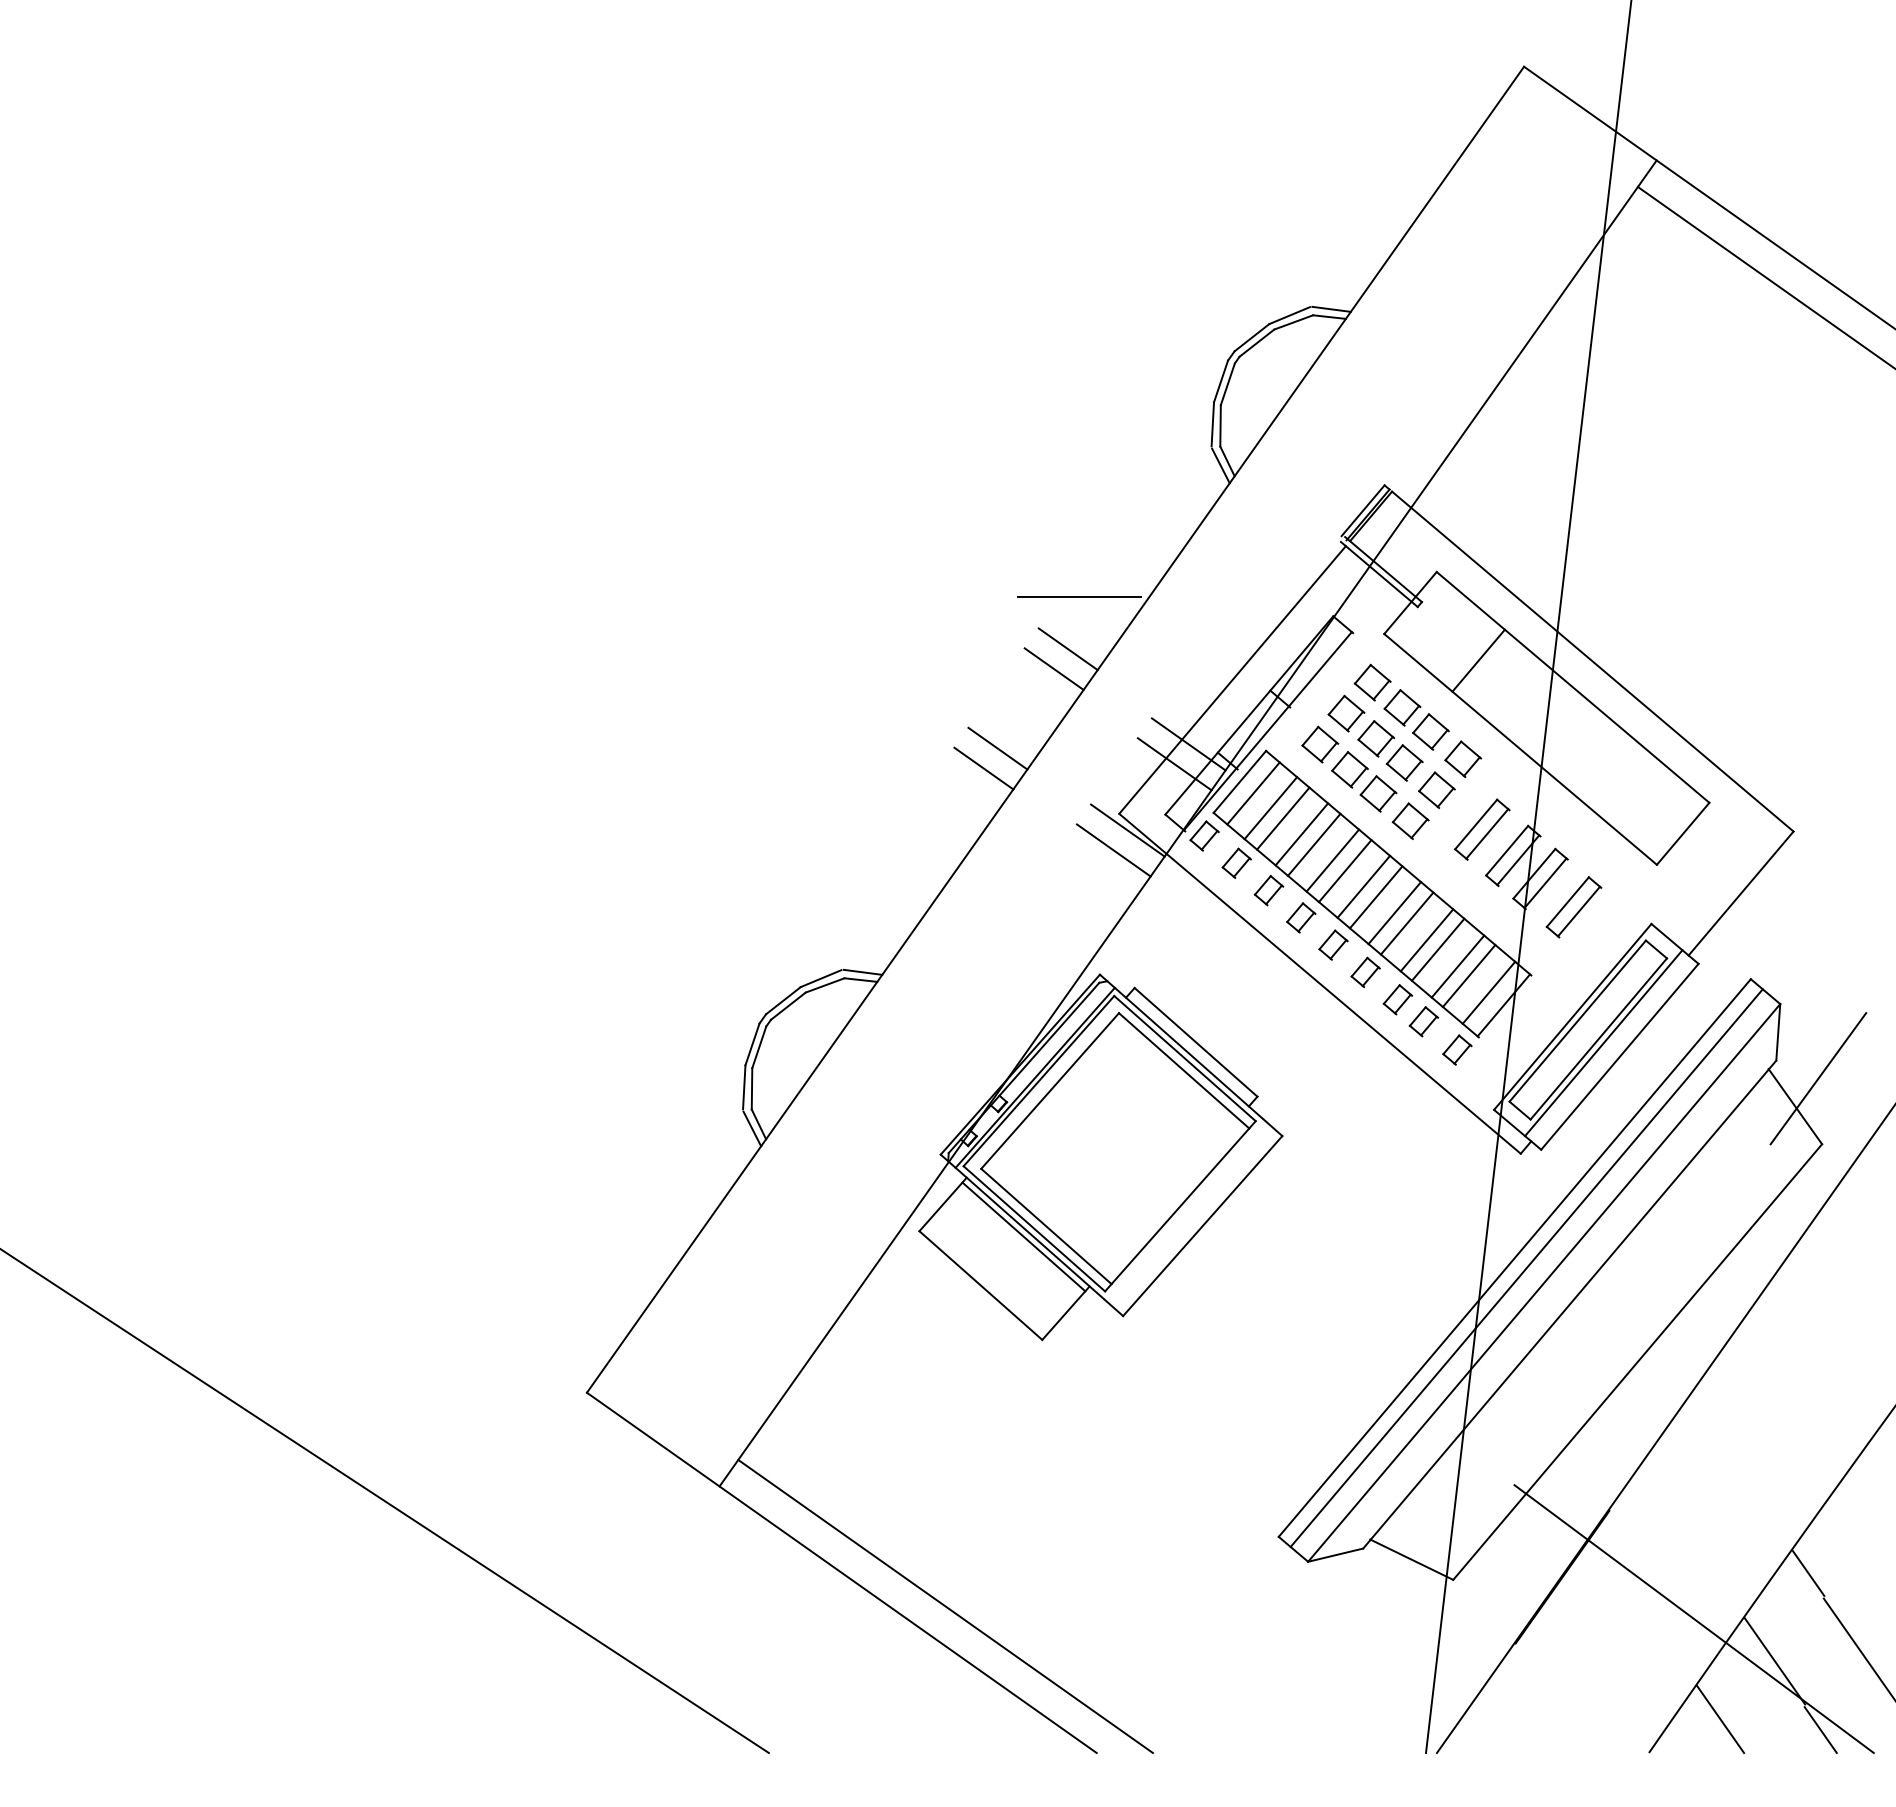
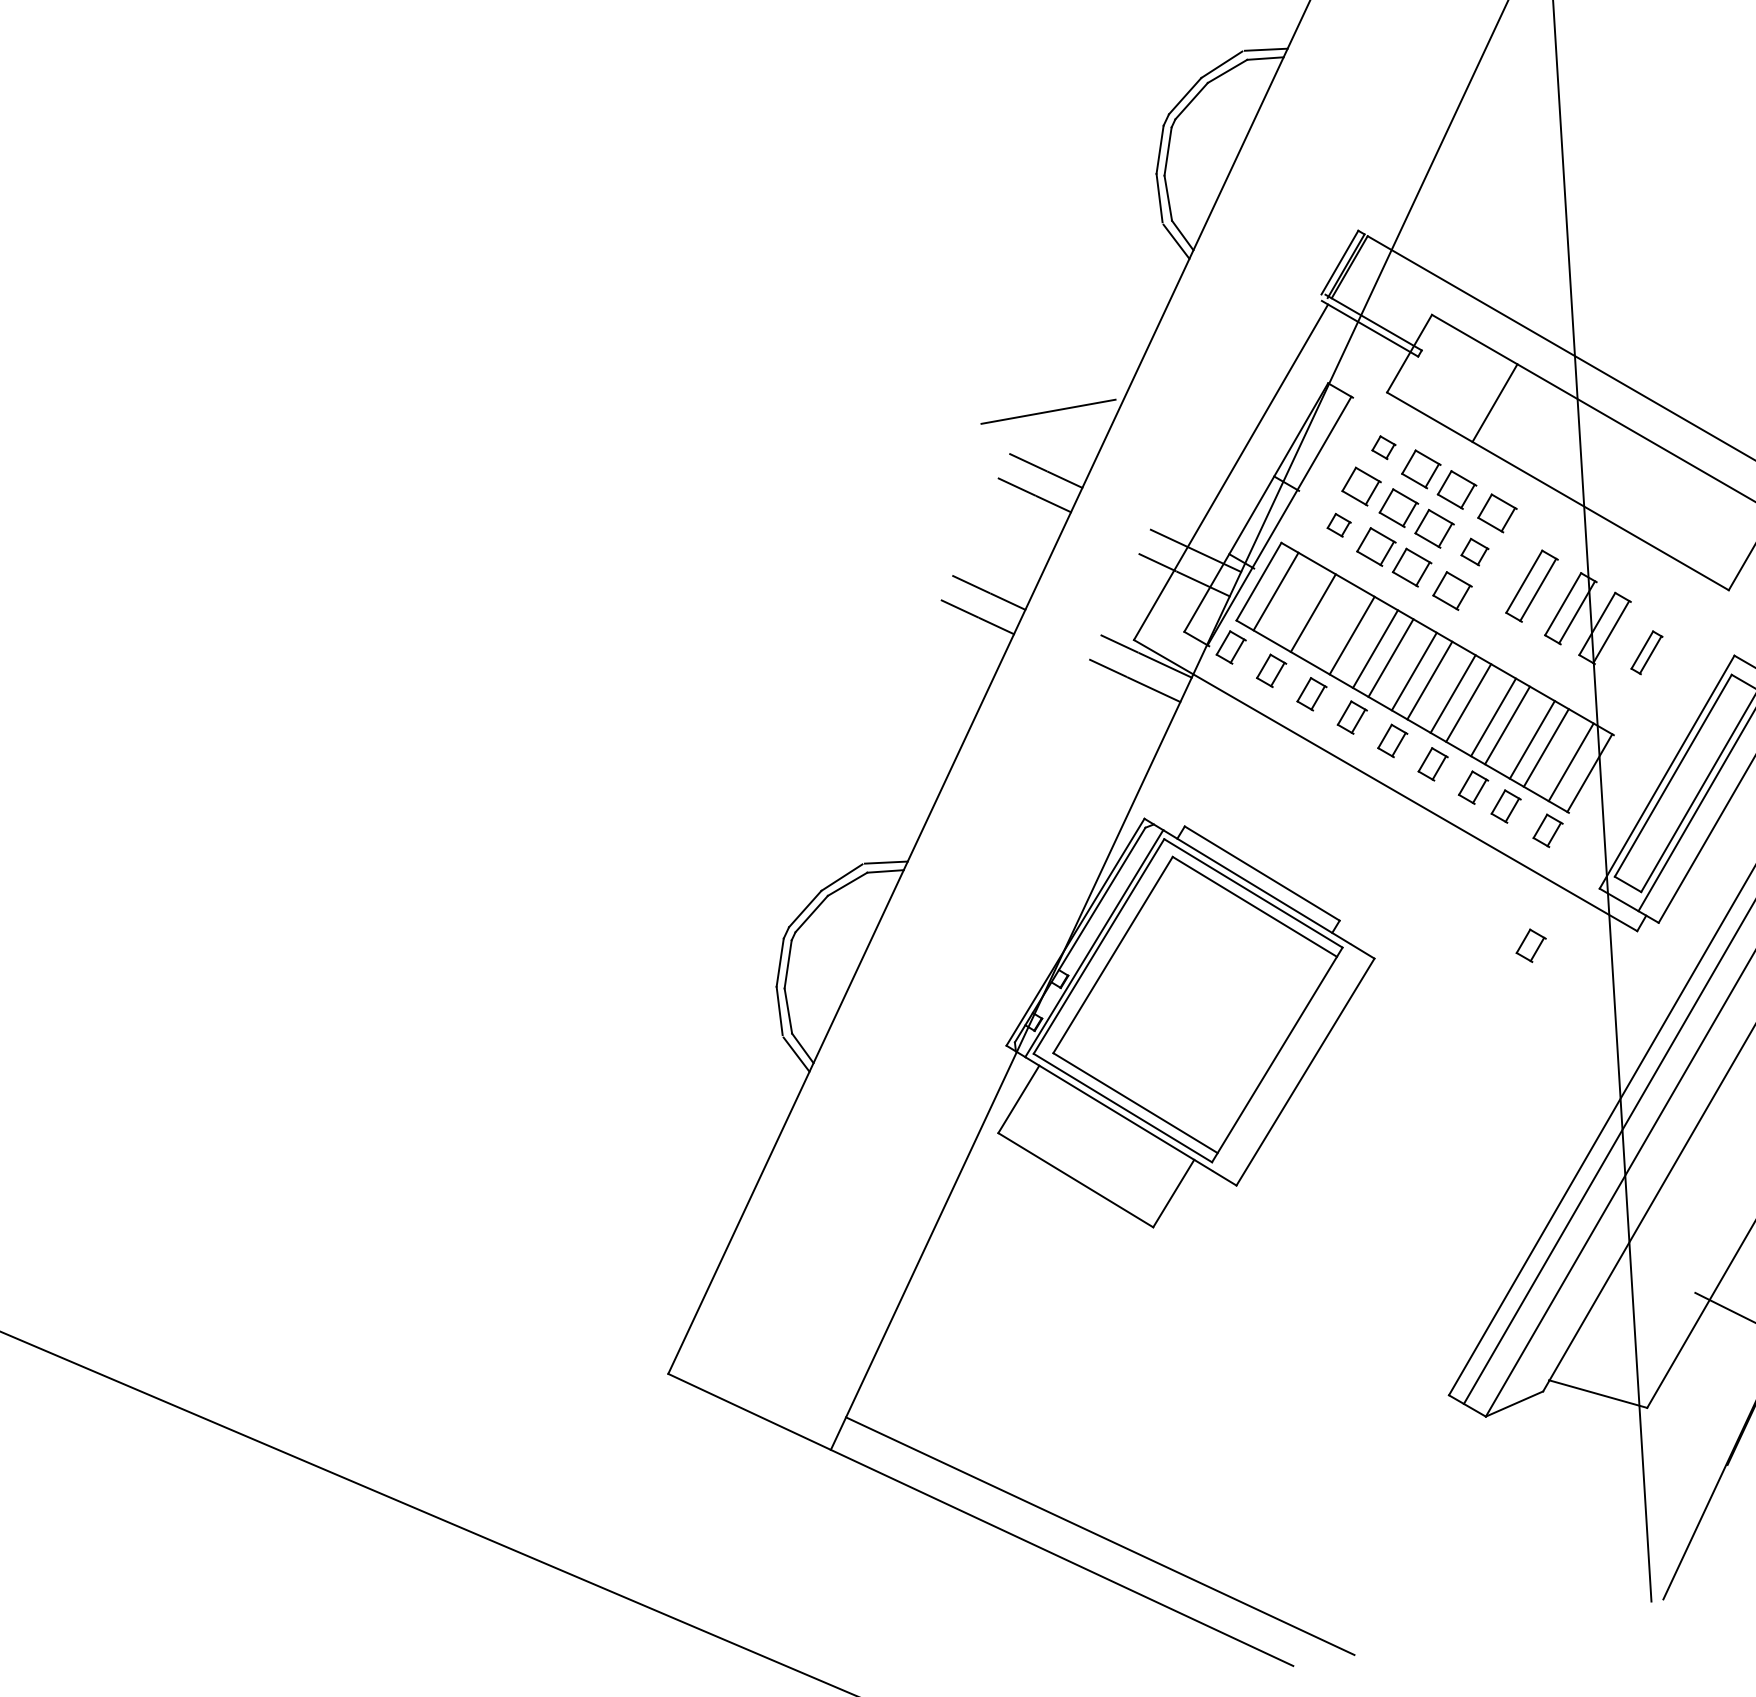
part: (1372, 682) -> (1383, 447), size x0.6
part: (1320, 744) -> (1339, 525), size x0.6
part: (1436, 789) -> (1474, 551), size x0.7
line: (1270, 808) -> (1297, 604), removed
line: (1301, 834) -> (1336, 626), removed
part: (1573, 907) -> (1646, 653), size x0.6
part: (1423, 1149) -> (1530, 945), added
line: (1023, 1236) -> (1112, 1118), removed

